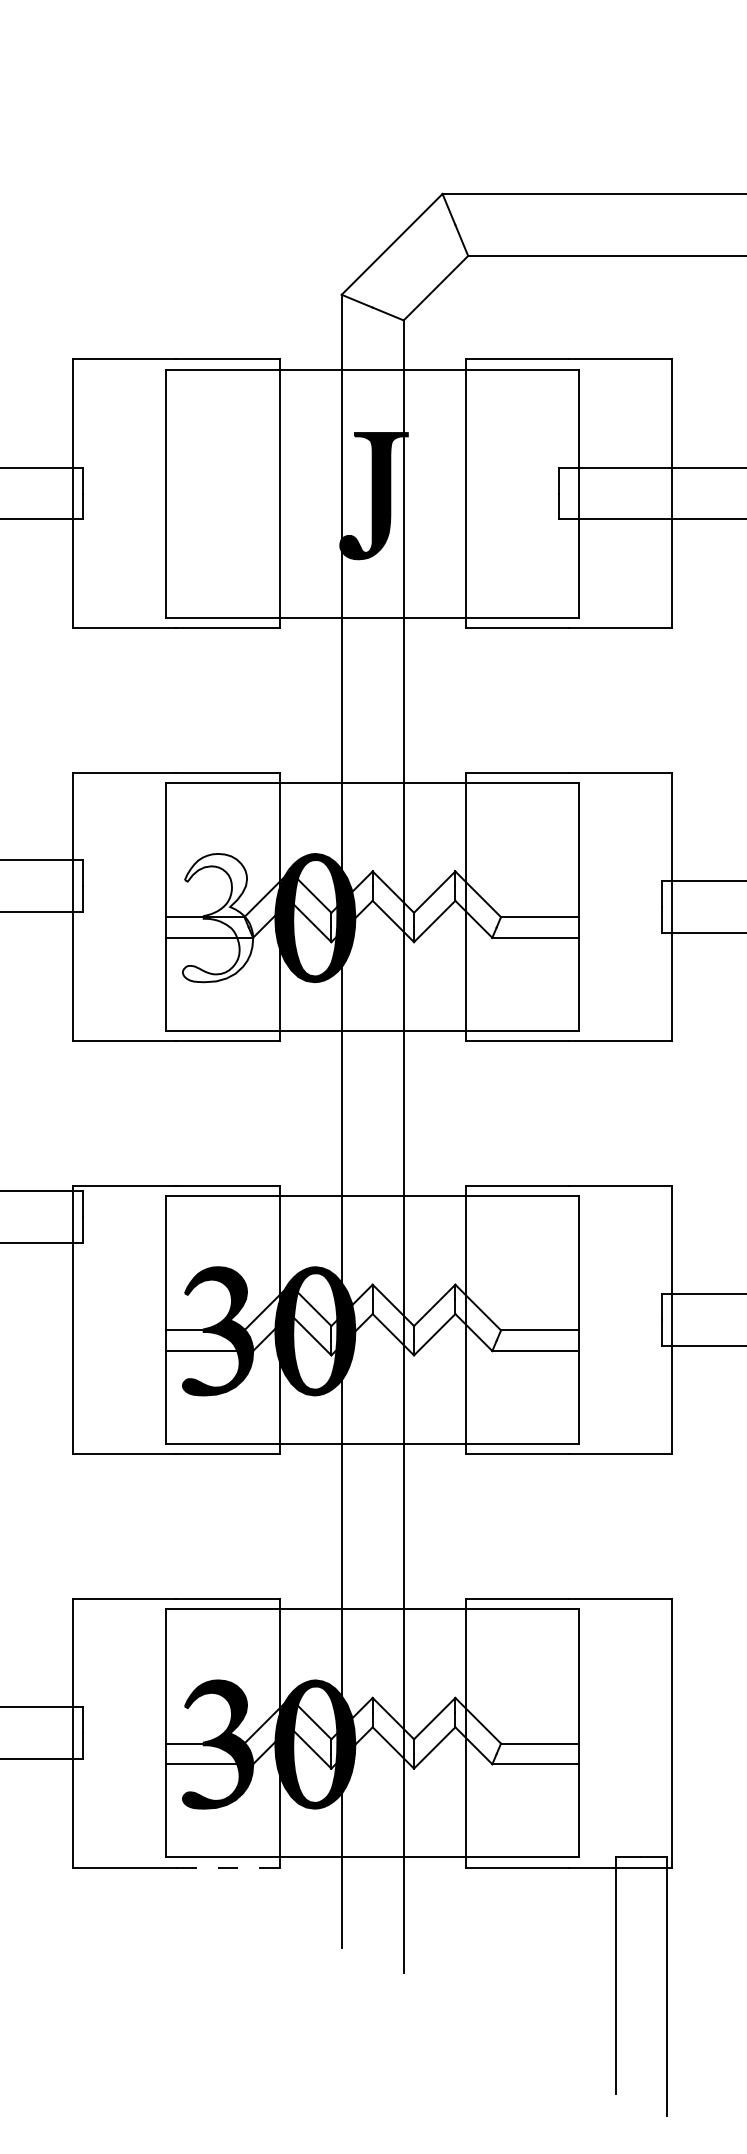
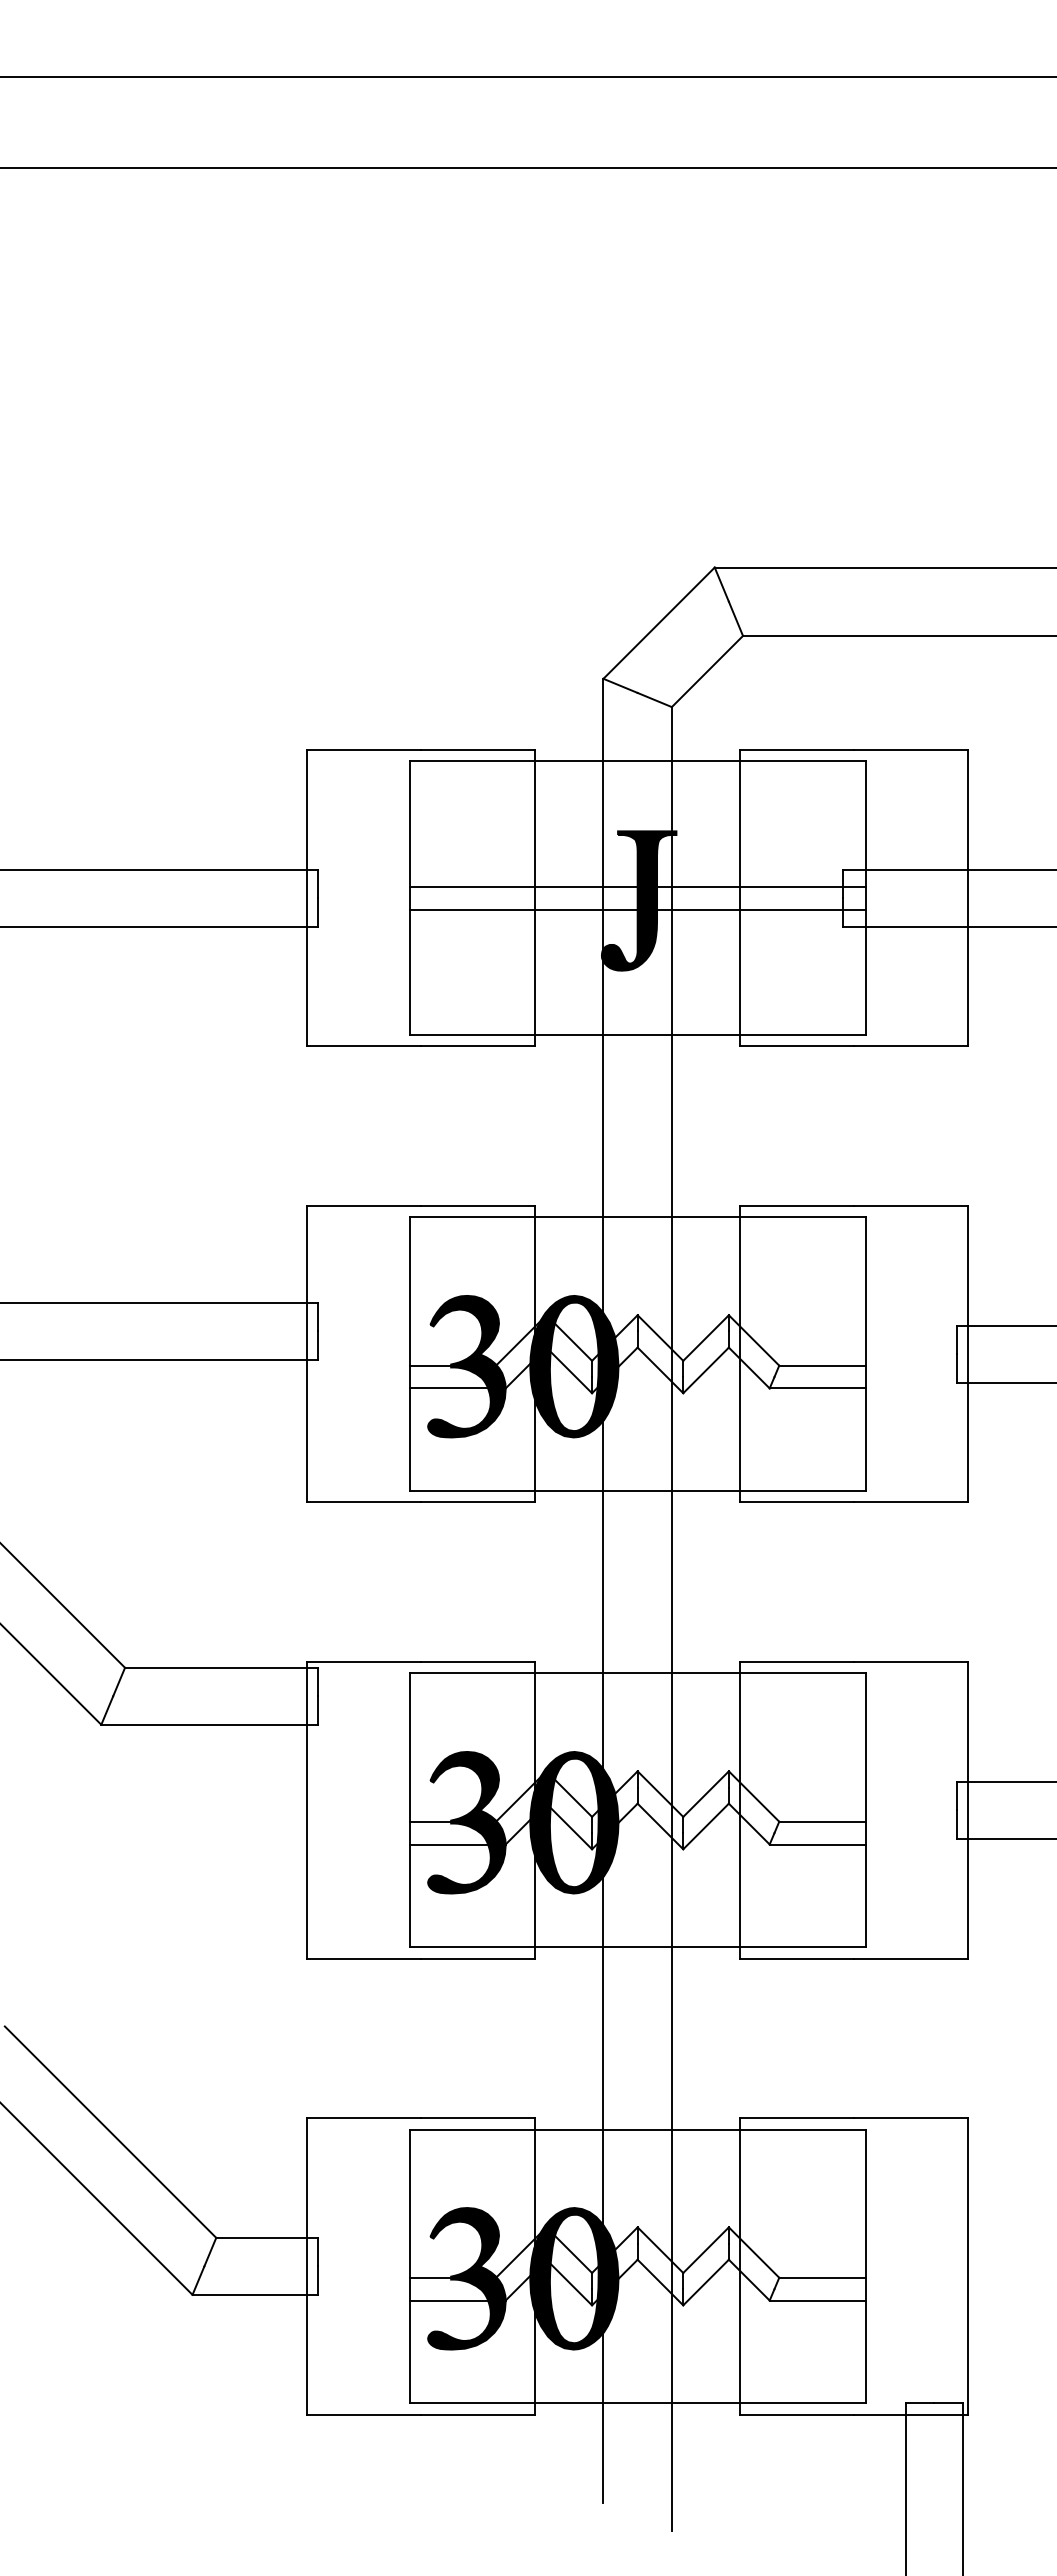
line: (372, 482) -> (637, 886), added
line: (372, 503) -> (637, 909), added
fill: (217, 917) -> (466, 1366), added
line: (227, 1867) -> (477, 2414), dashed -> solid

